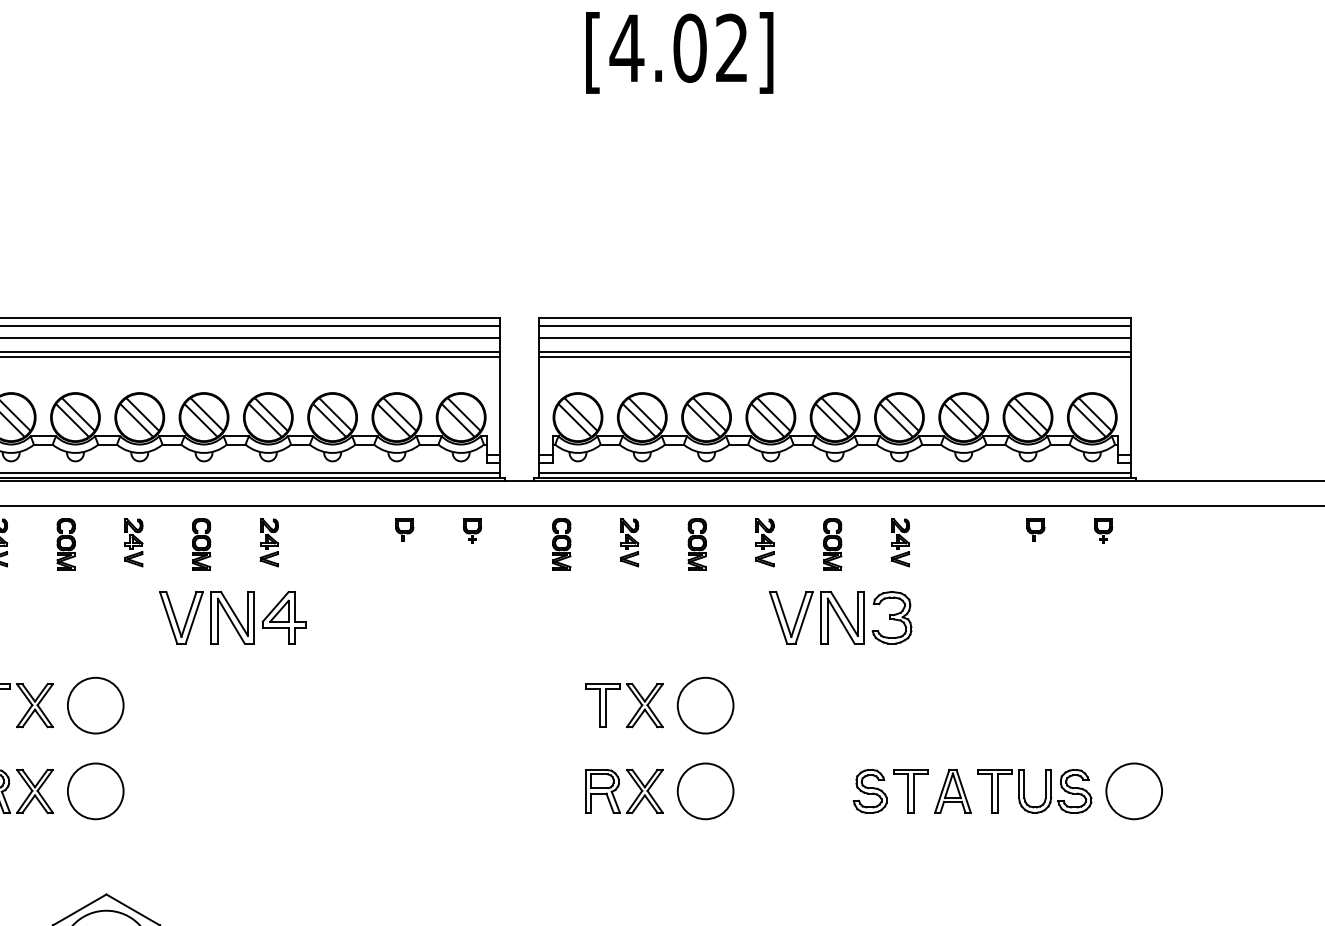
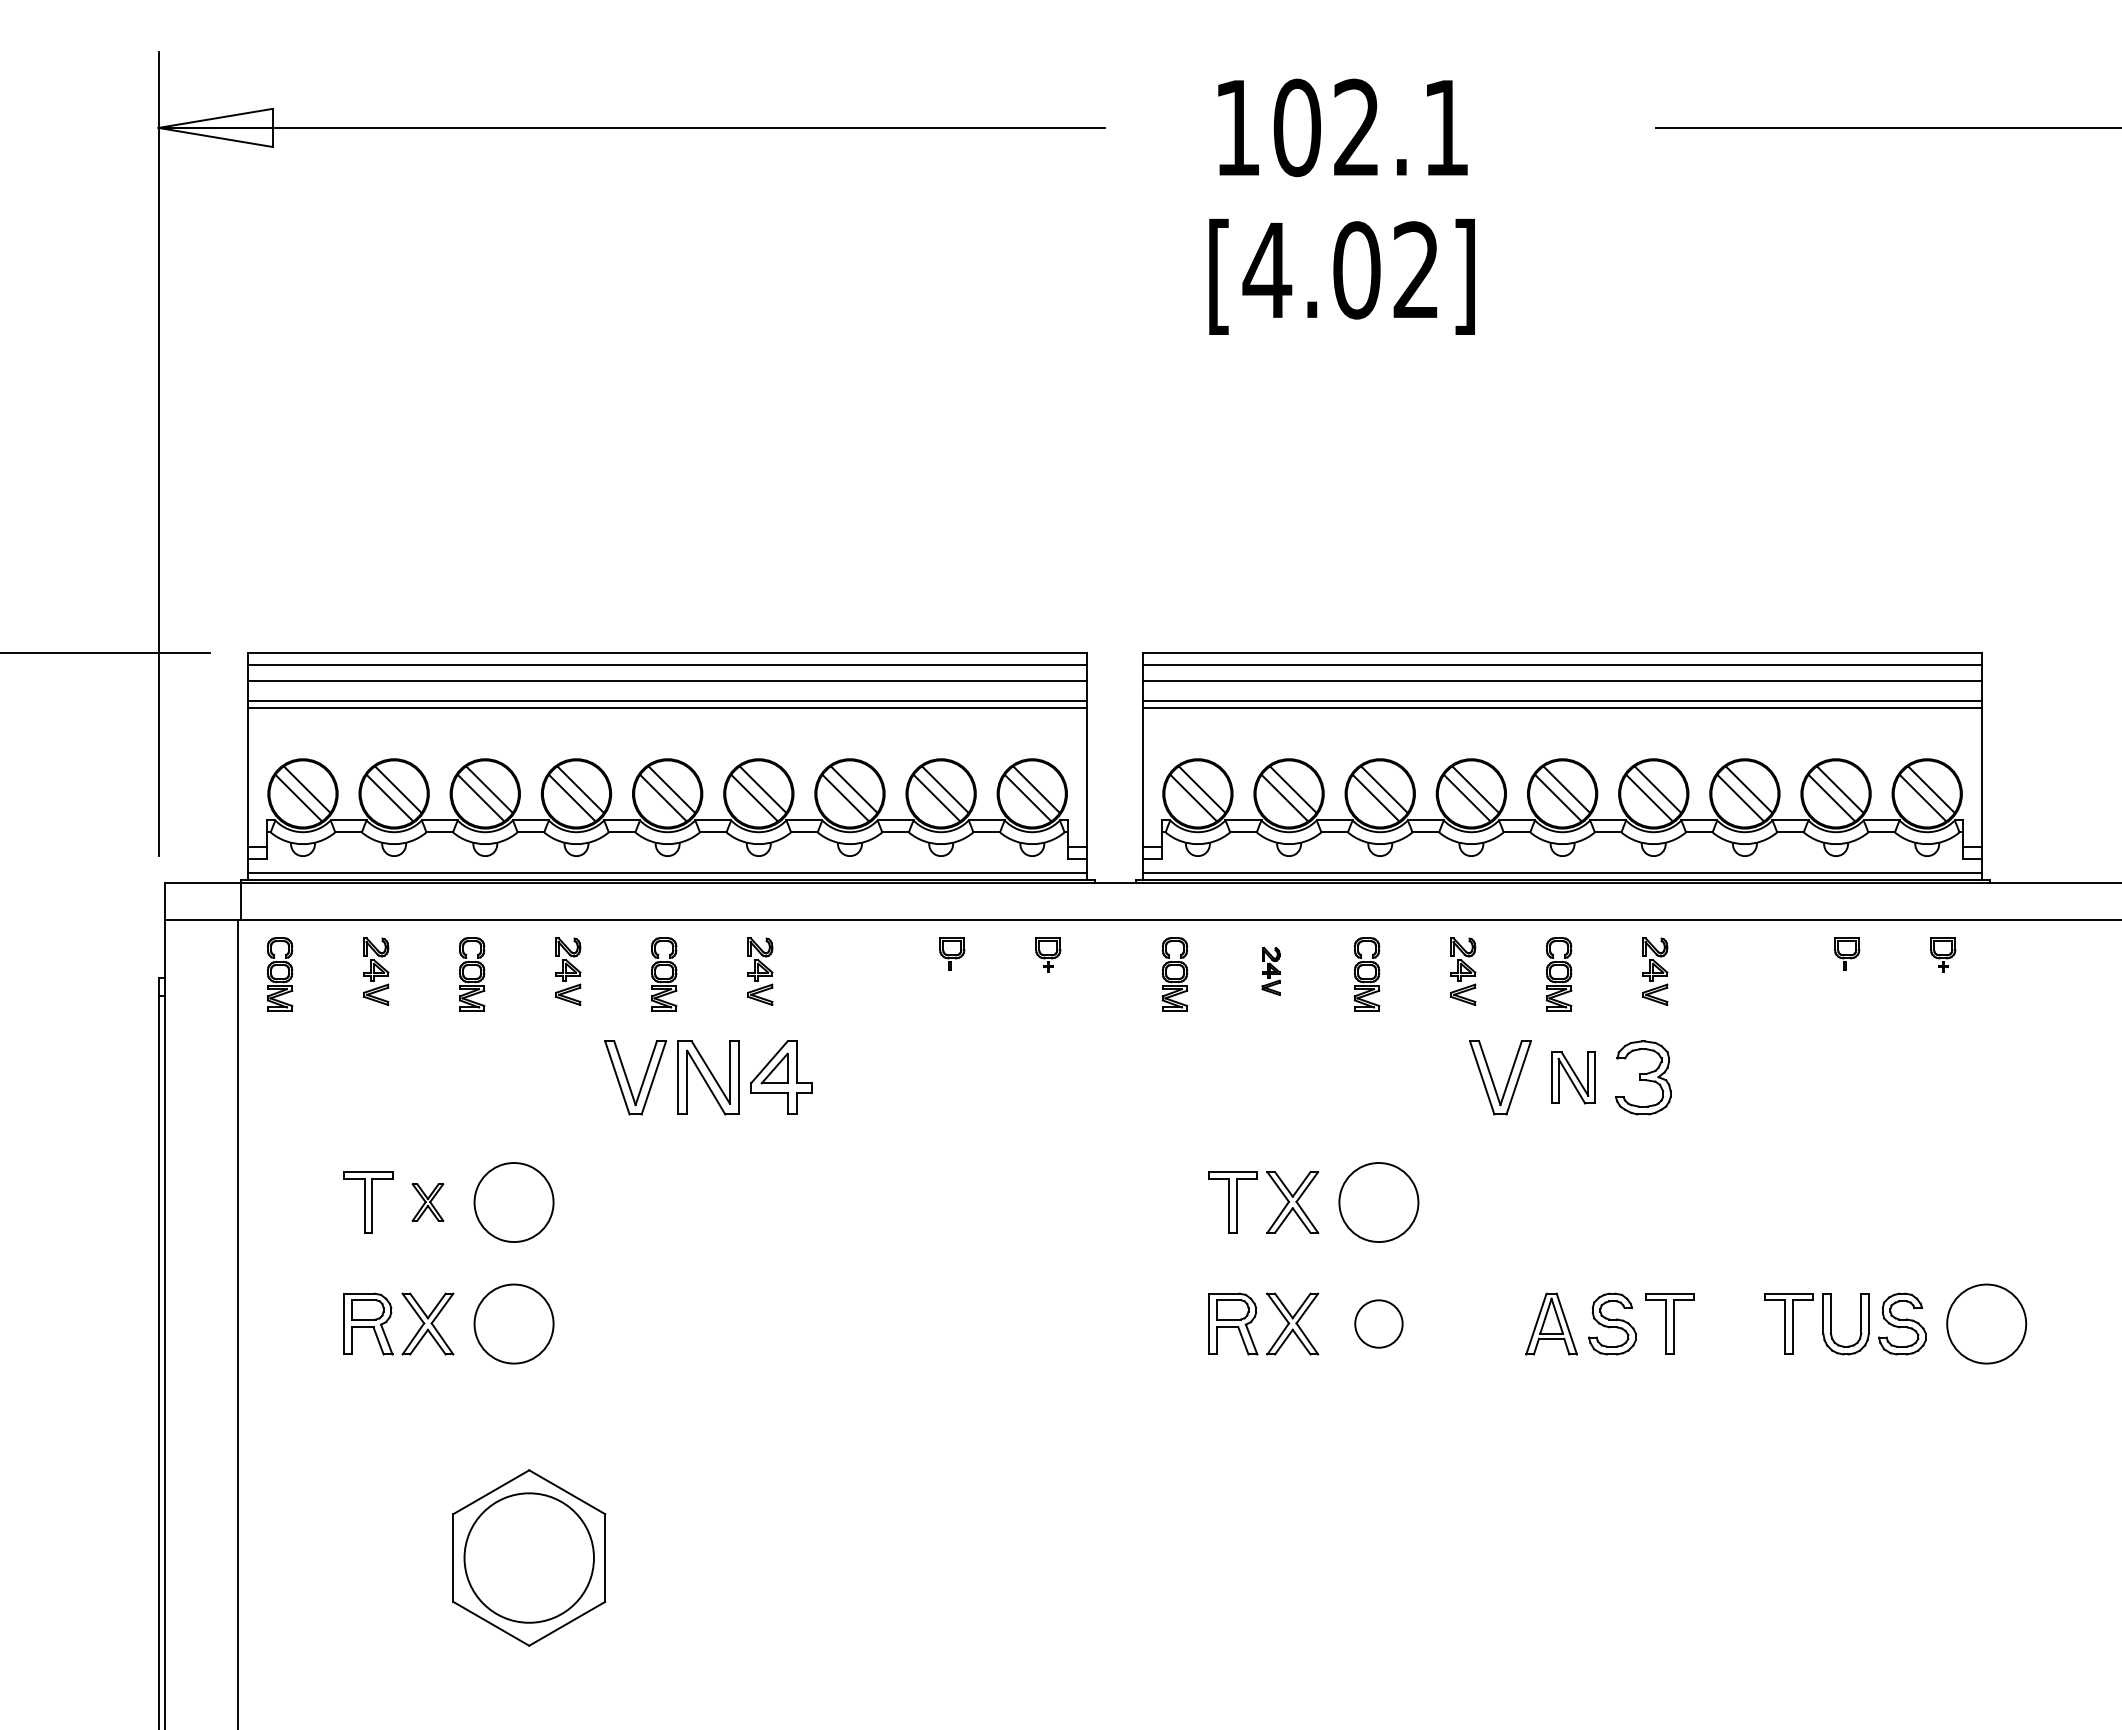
part: (629, 542) -> (1270, 971), size x0.7
part: (842, 617) -> (1573, 1077), size x0.7
part: (34, 705) -> (427, 1202), size x0.6
circle: (705, 790) -> (1378, 1323), size x0.6
part: (952, 790) -> (1551, 1323), moved

